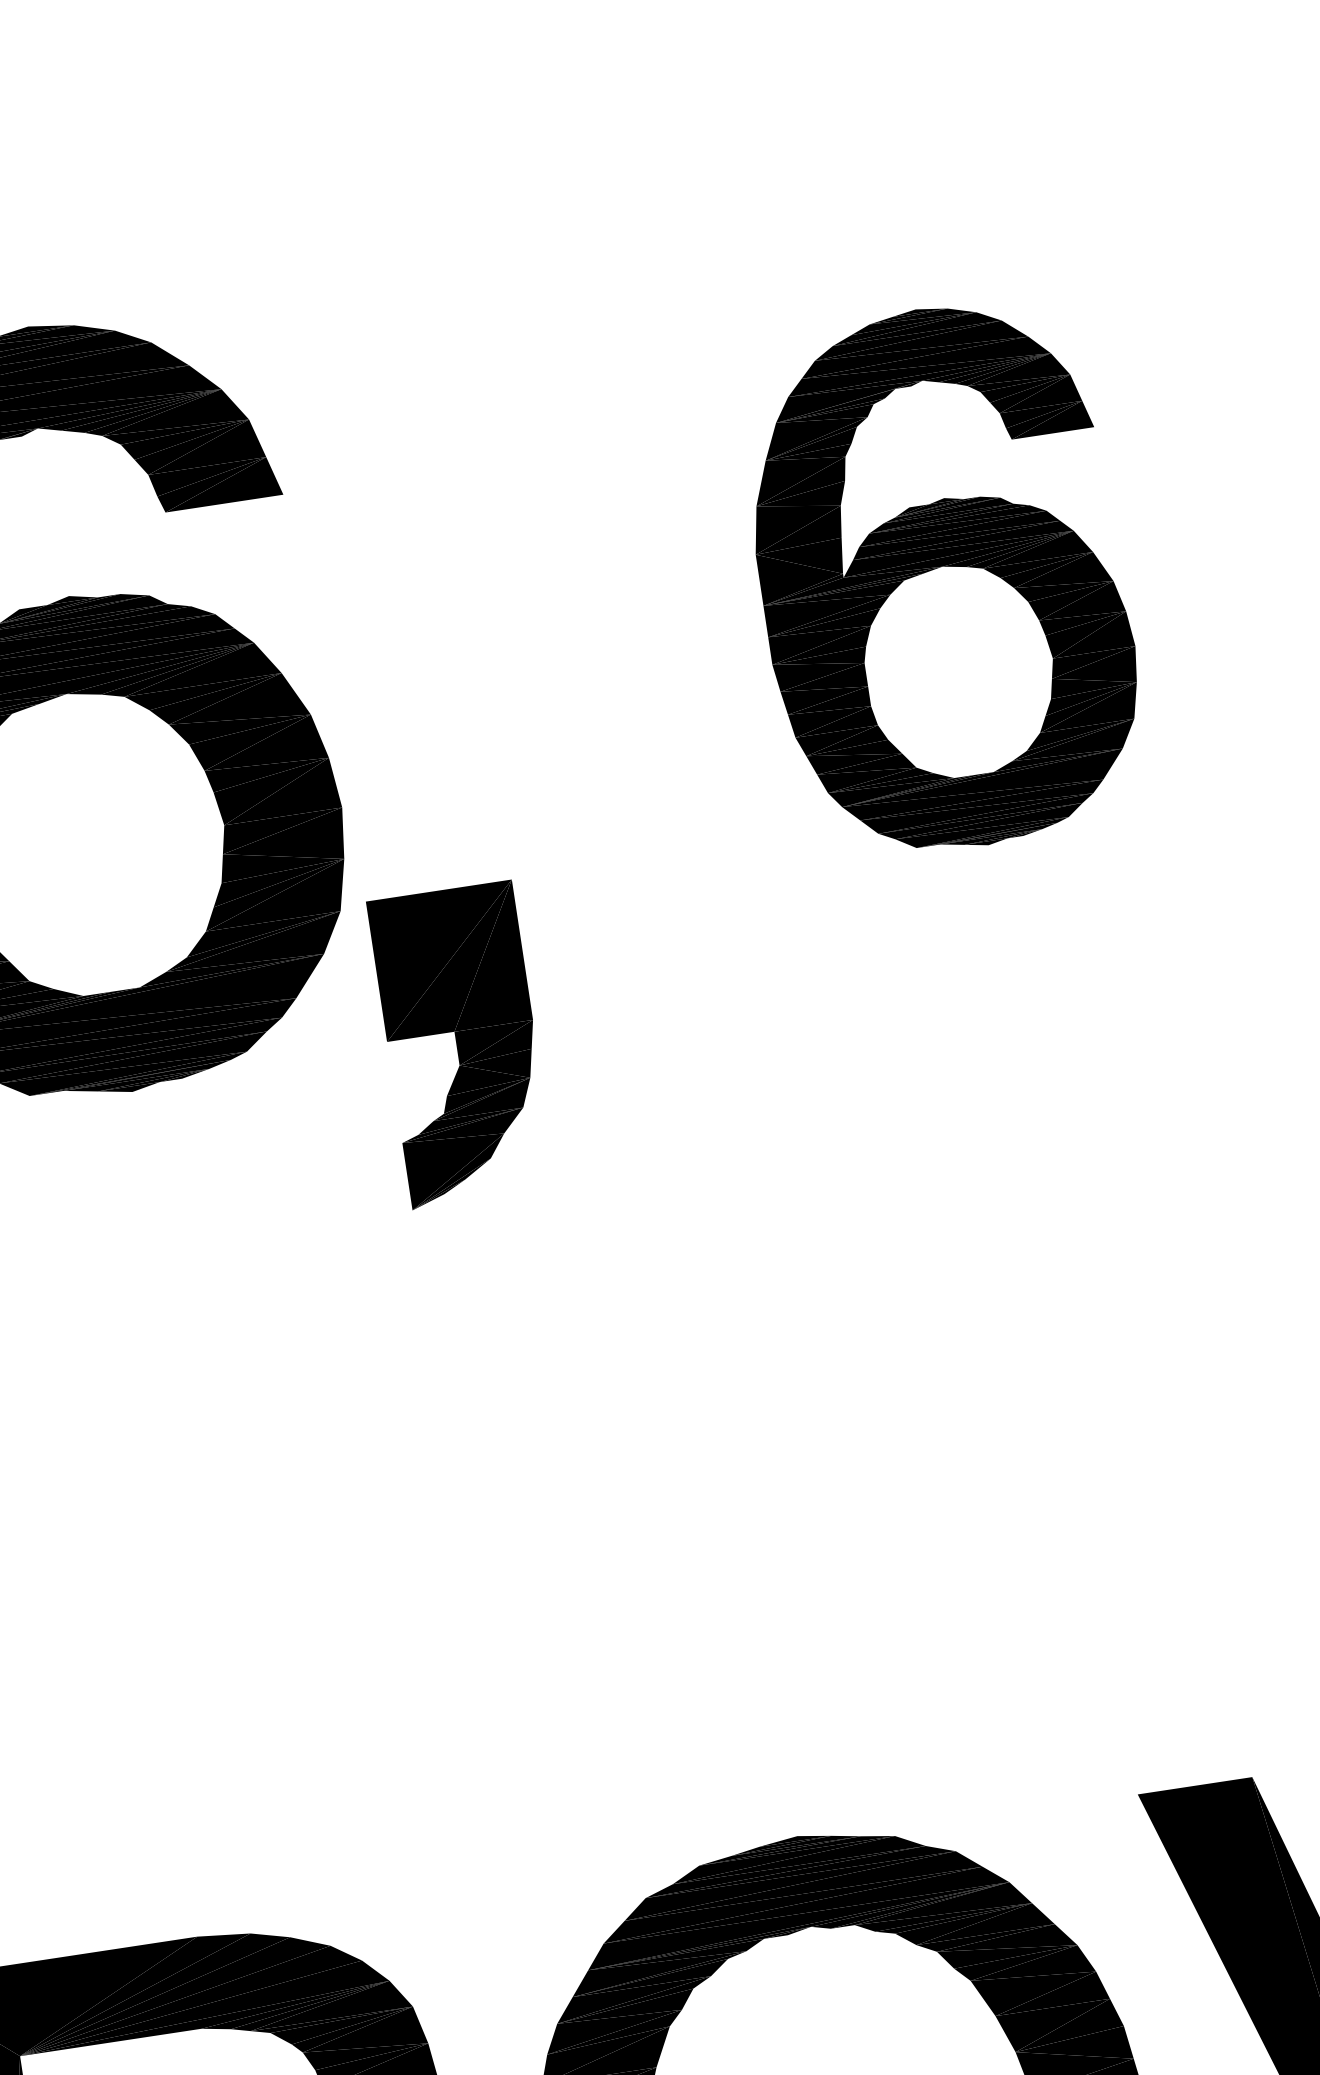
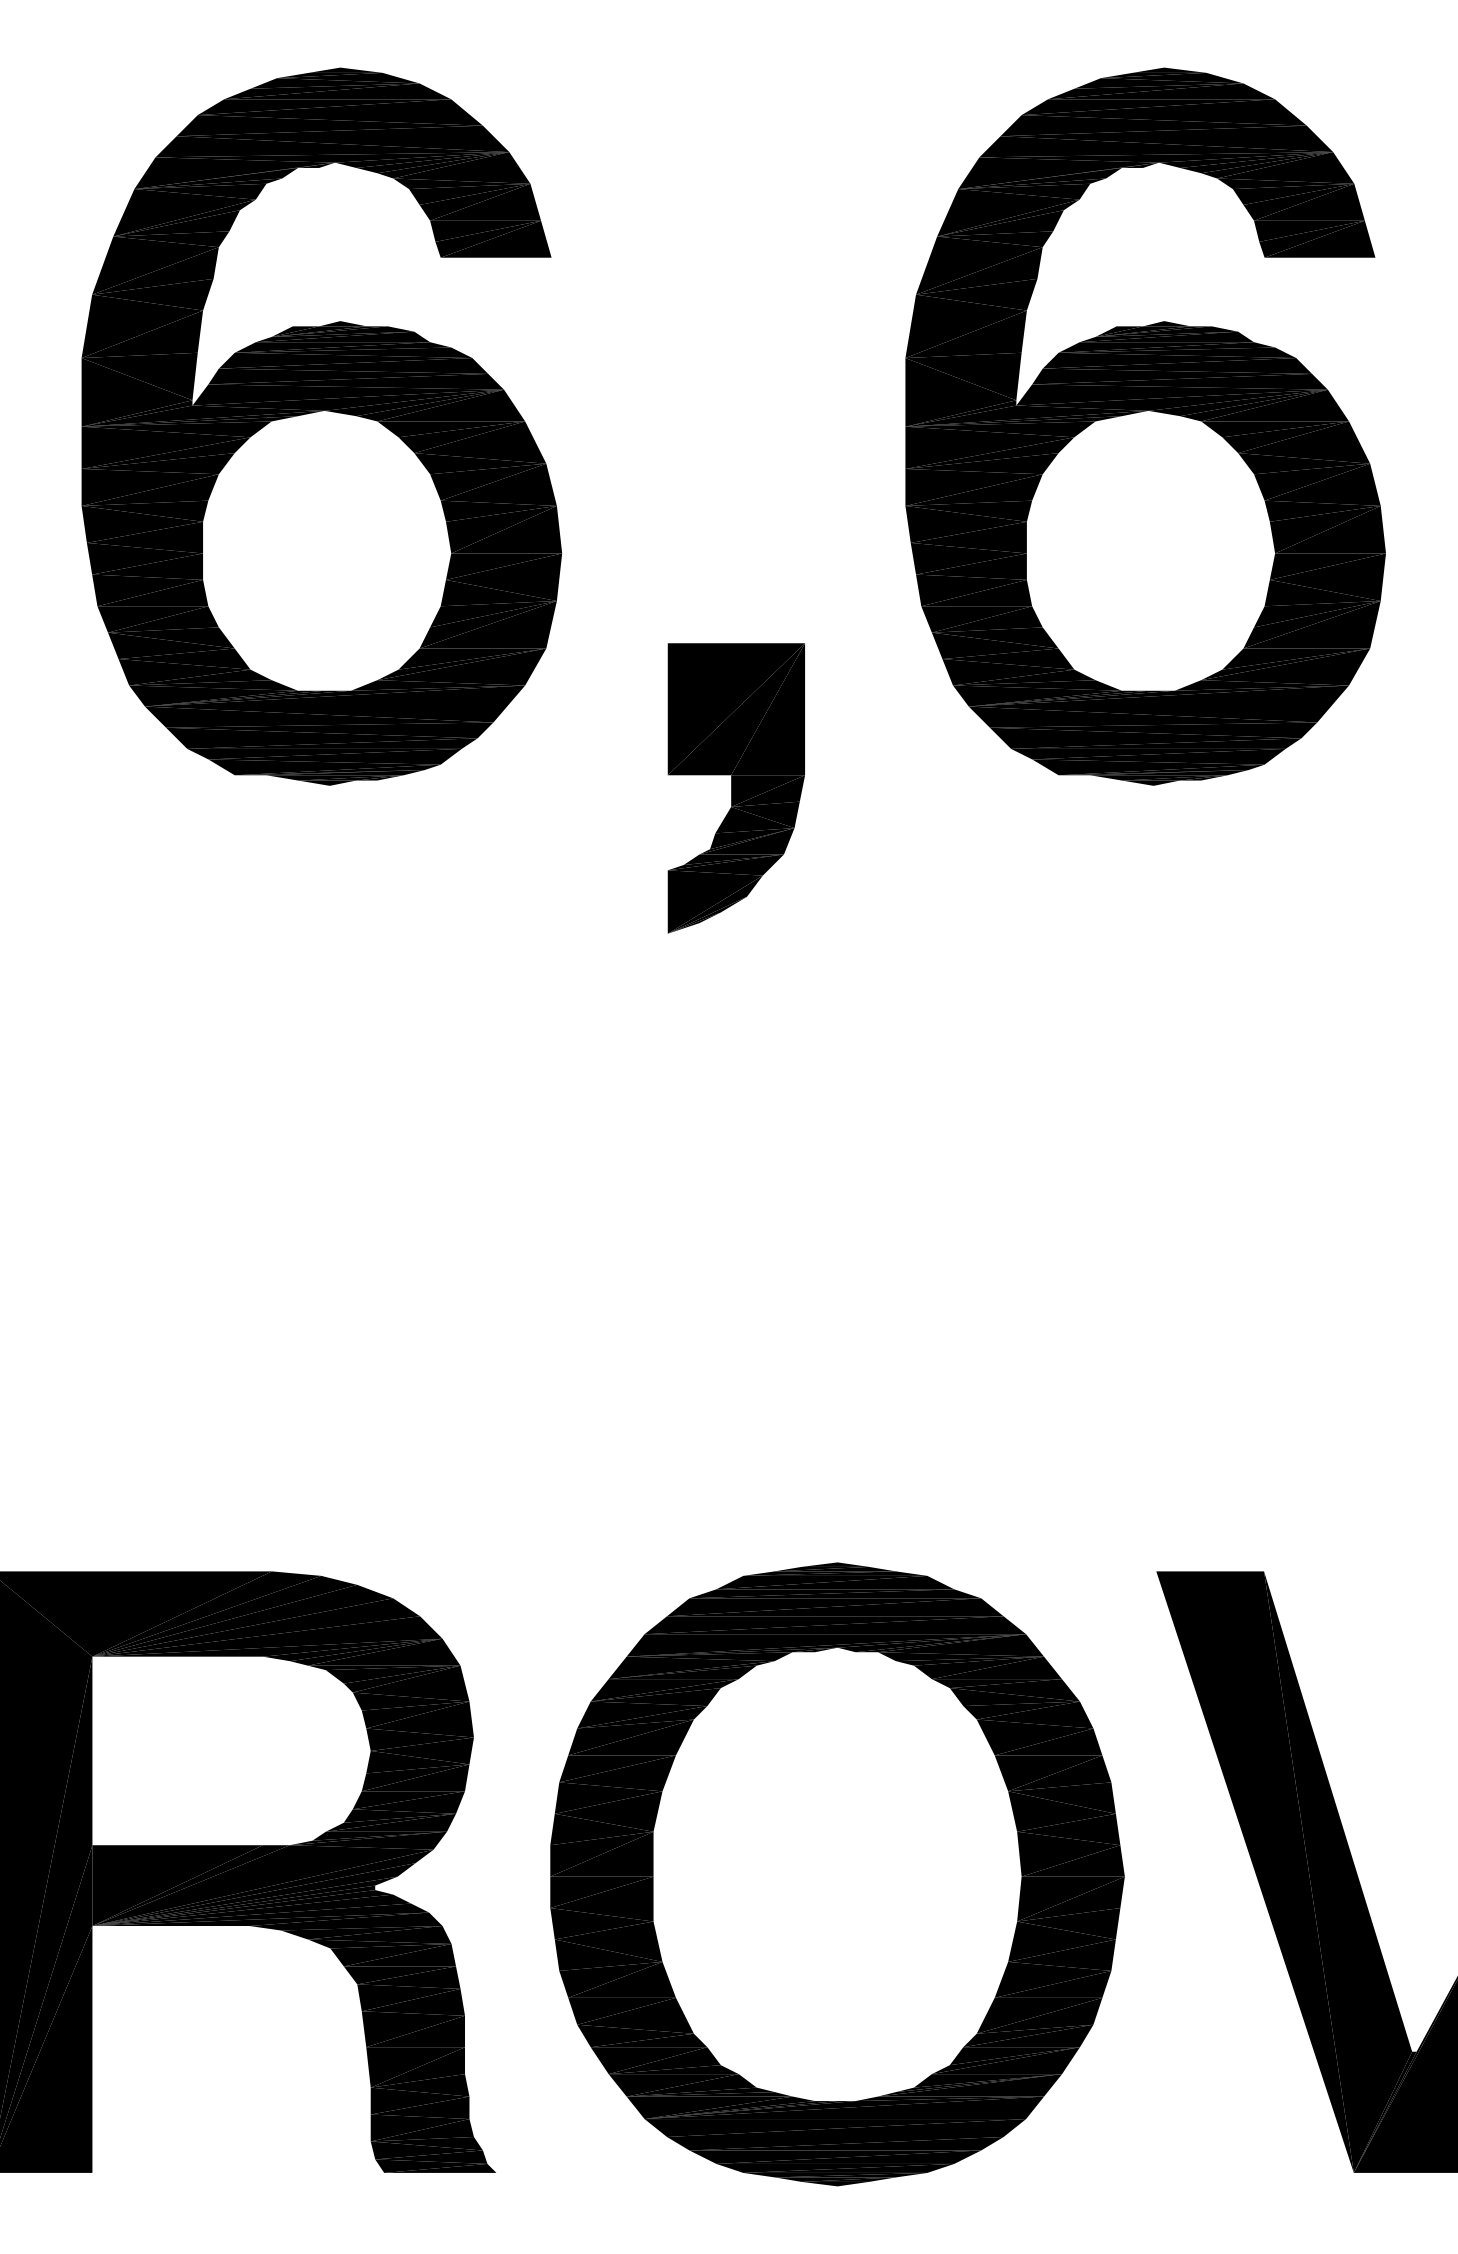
part: (942, 578) -> (1145, 426), size x1.43
part: (461, 1045) -> (735, 788), moved

